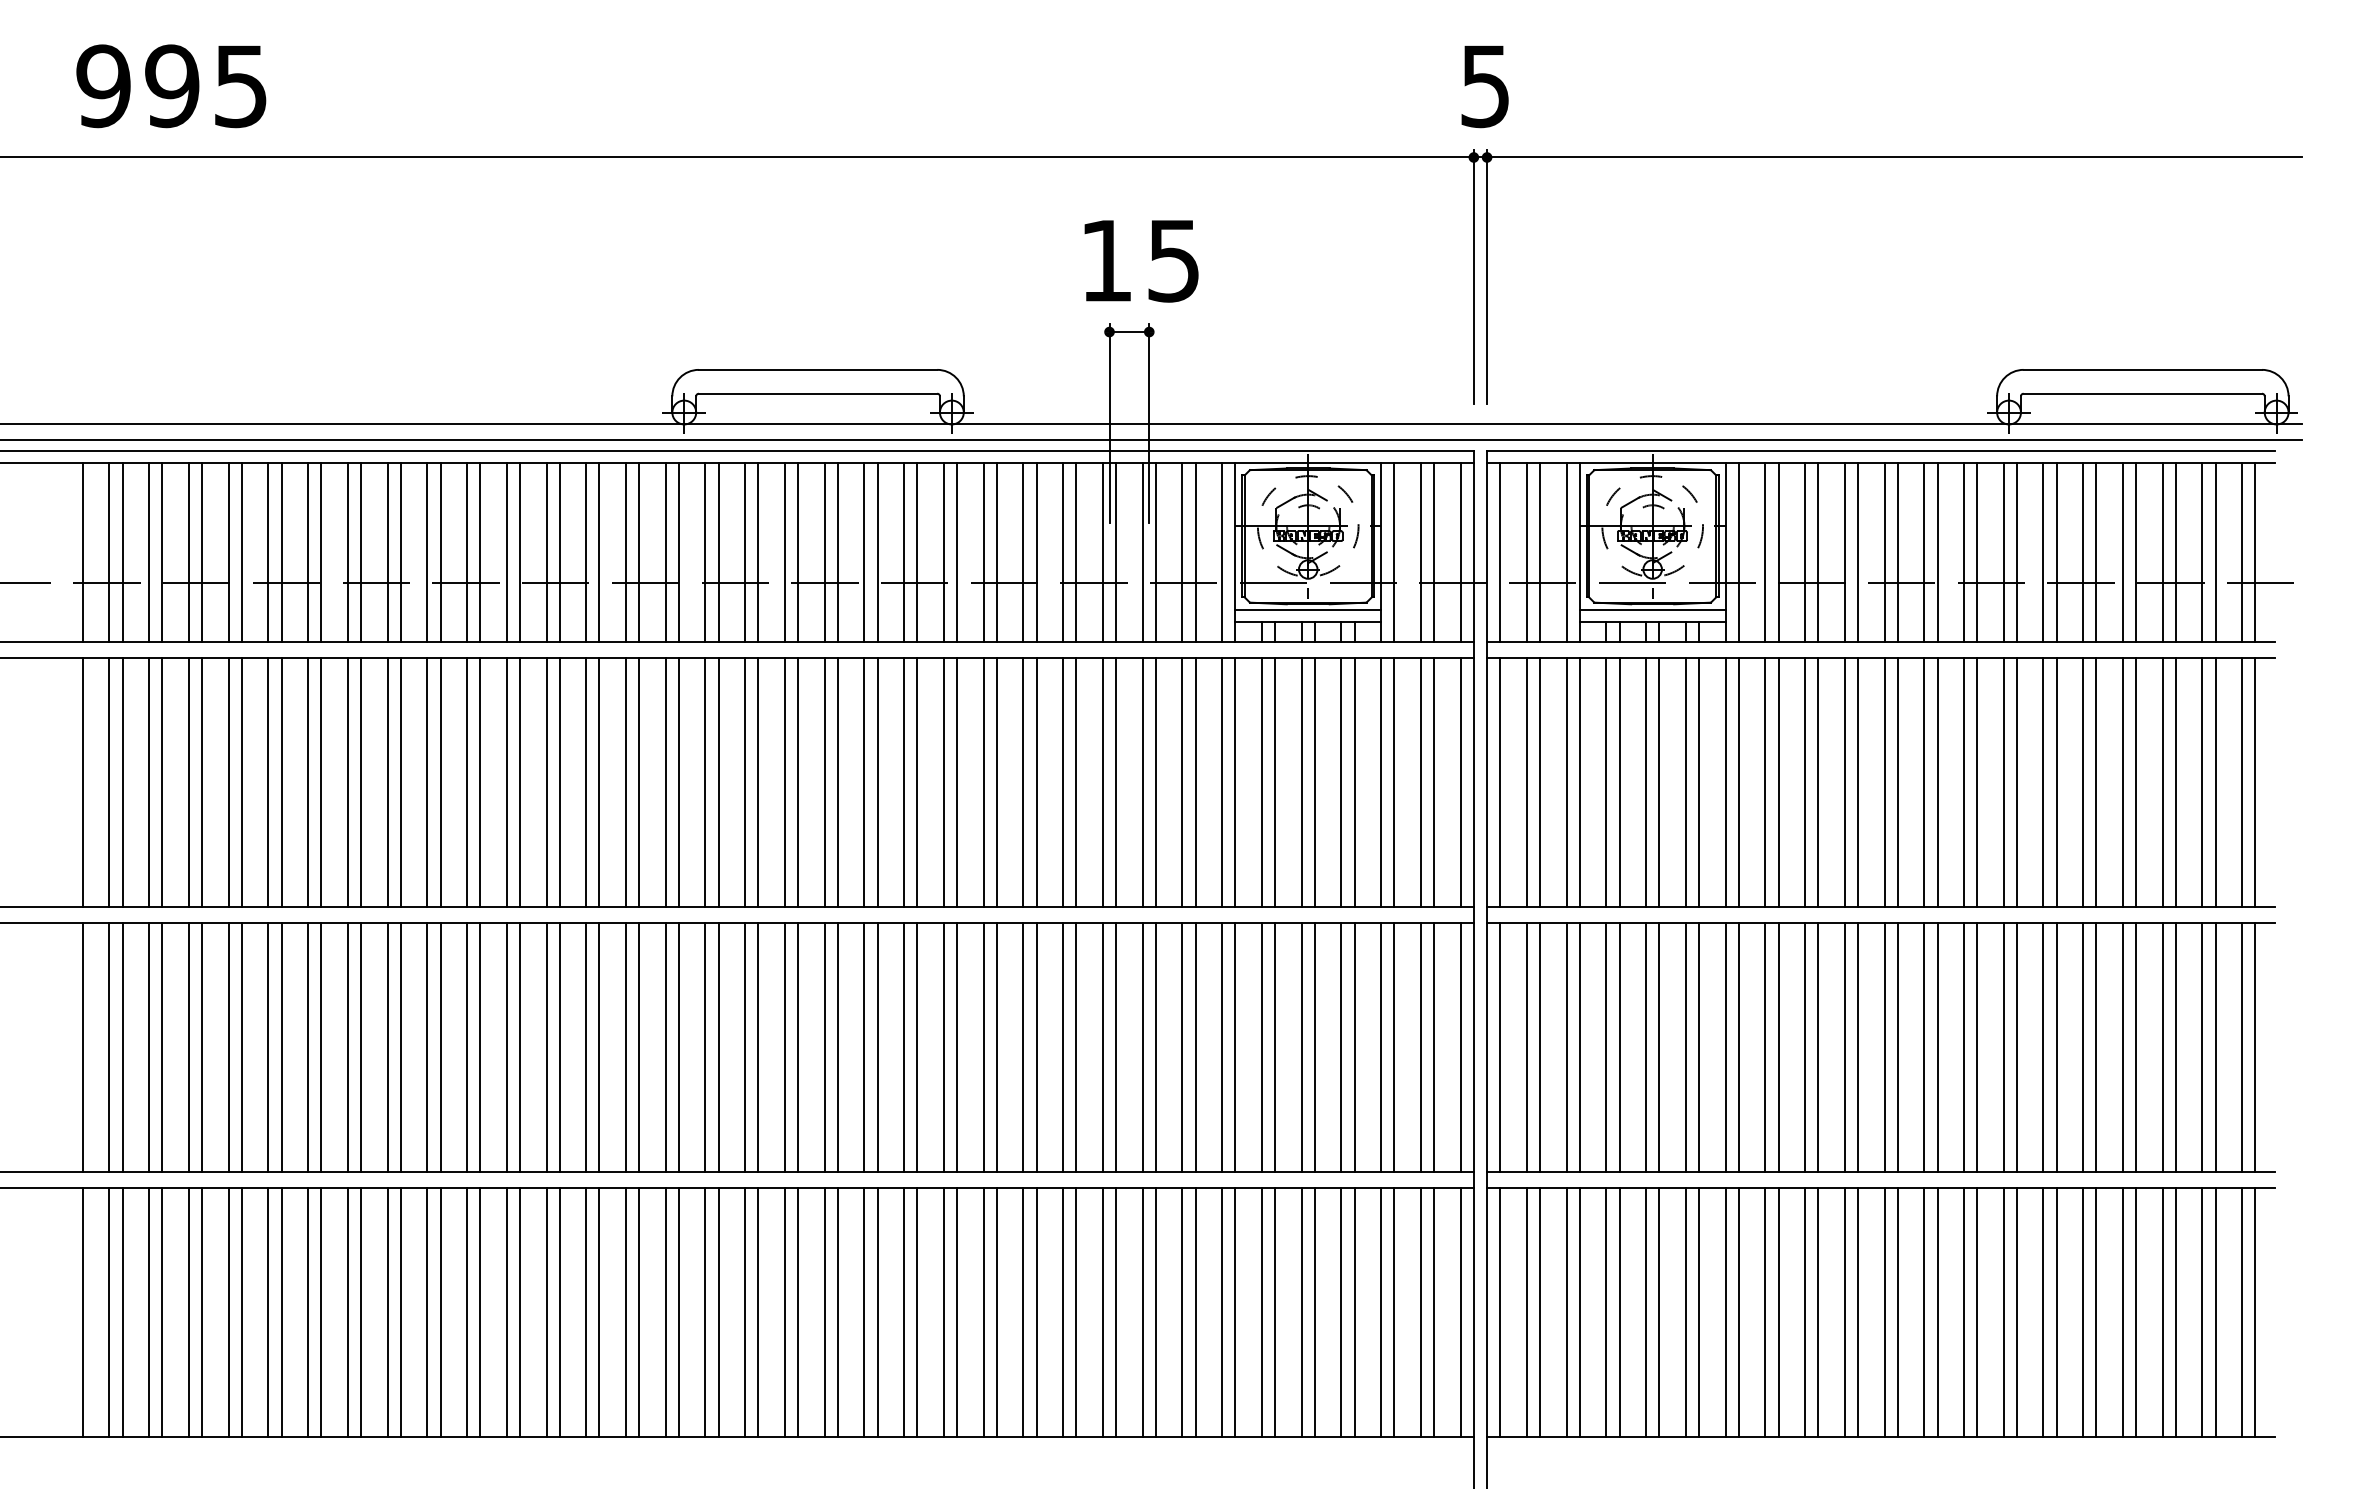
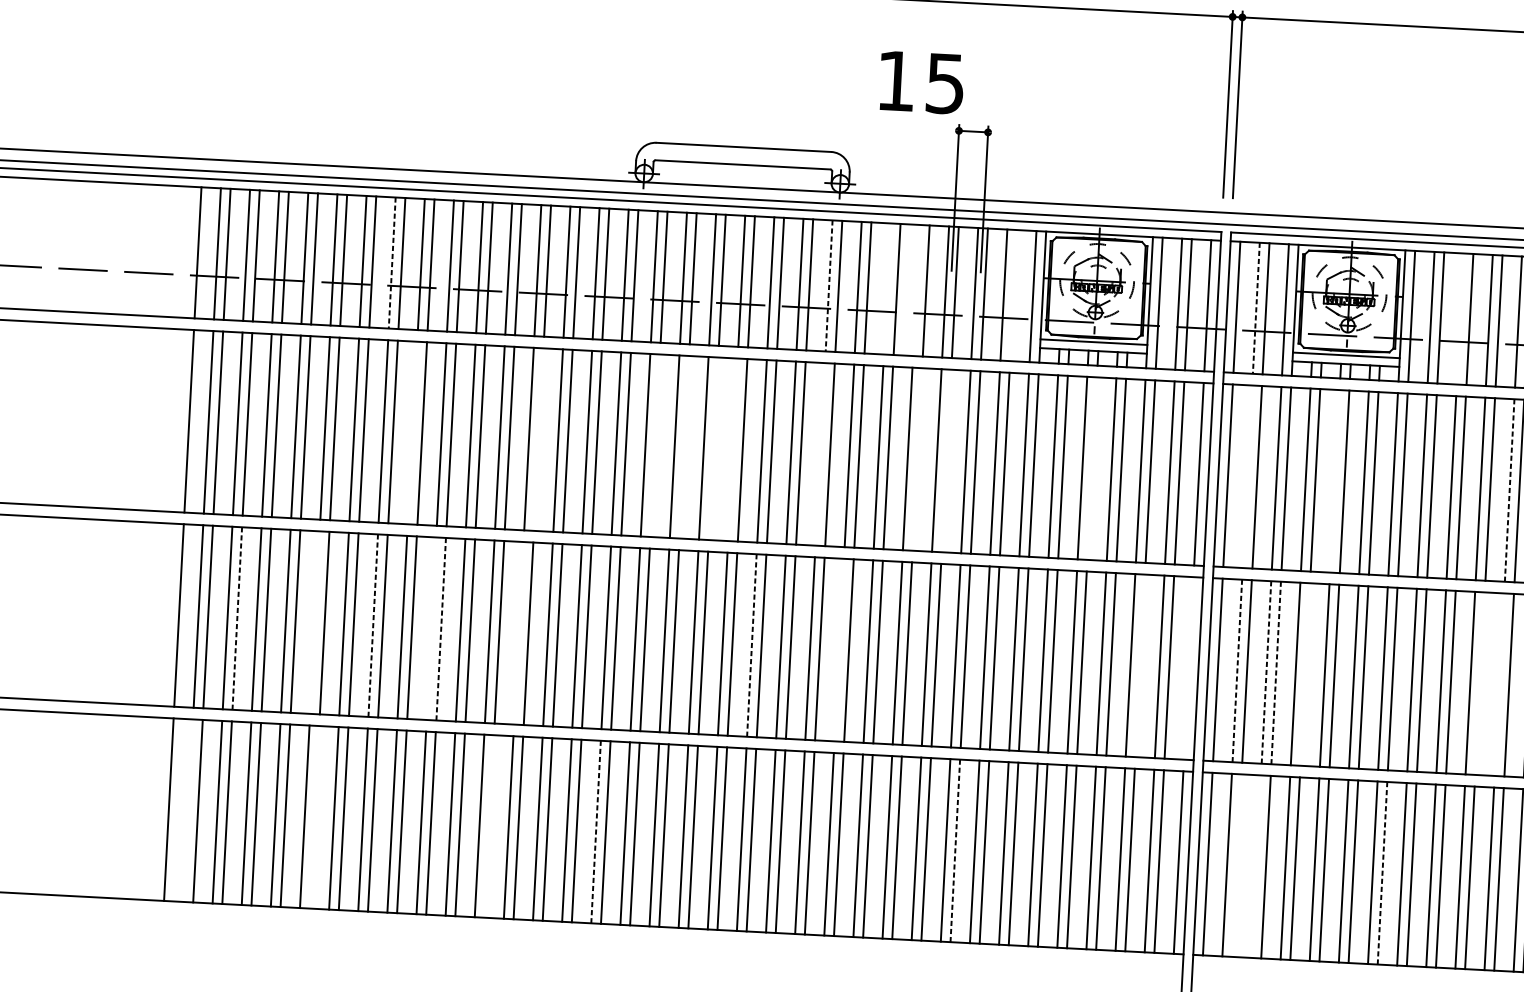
text: (1141, 261) -> (921, 82), moved
line: (1023, 551) -> (887, 288), removed
line: (1063, 551) -> (916, 289), removed
line: (1195, 551) -> (1013, 295), removed
line: (1805, 551) -> (1460, 318), removed
line: (347, 552) -> (392, 263), solid -> dashed
line: (943, 552) -> (828, 286), solid -> dashed
line: (1526, 552) -> (1256, 308), solid -> dashed
line: (387, 781) -> (412, 432), removed
line: (559, 781) -> (538, 439), removed
line: (718, 781) -> (655, 445), removed
line: (758, 781) -> (684, 446), removed
line: (798, 781) -> (713, 448), removed
line: (824, 781) -> (732, 449), removed
line: (943, 781) -> (820, 453), removed
line: (1076, 781) -> (917, 459), removed
line: (1116, 781) -> (946, 460), removed
line: (1314, 781) -> (1091, 468), removed
line: (1526, 781) -> (1247, 476), removed
line: (1646, 781) -> (1335, 480), removed
line: (1884, 782) -> (1509, 490), solid -> dashed
line: (268, 1046) -> (315, 622), removed
line: (427, 1046) -> (431, 628), removed
line: (546, 1046) -> (518, 632), removed
line: (983, 1046) -> (839, 649), removed
line: (1394, 1046) -> (1140, 665), removed
line: (1460, 1046) -> (1188, 667), removed
line: (1619, 1046) -> (1305, 674), removed
line: (1858, 1046) -> (1480, 683), removed
line: (1884, 1046) -> (1499, 684), removed
line: (162, 1047) -> (237, 618), solid -> dashed
line: (347, 1047) -> (373, 625), solid -> dashed
line: (440, 1047) -> (441, 629), solid -> dashed
line: (864, 1047) -> (751, 645), solid -> dashed
line: (1526, 1047) -> (1237, 671), solid -> dashed
line: (1566, 1047) -> (1266, 672), solid -> dashed
line: (1579, 1047) -> (1275, 673), solid -> dashed
line: (109, 1311) -> (188, 810), removed
line: (281, 1311) -> (314, 816), removed
line: (520, 1311) -> (489, 826), removed
line: (1540, 1311) -> (1237, 865), removed
line: (1566, 1311) -> (1256, 866), removed
line: (665, 1312) -> (595, 832), solid -> dashed
line: (1155, 1312) -> (955, 851), solid -> dashed
line: (1738, 1312) -> (1382, 873), solid -> dashed

